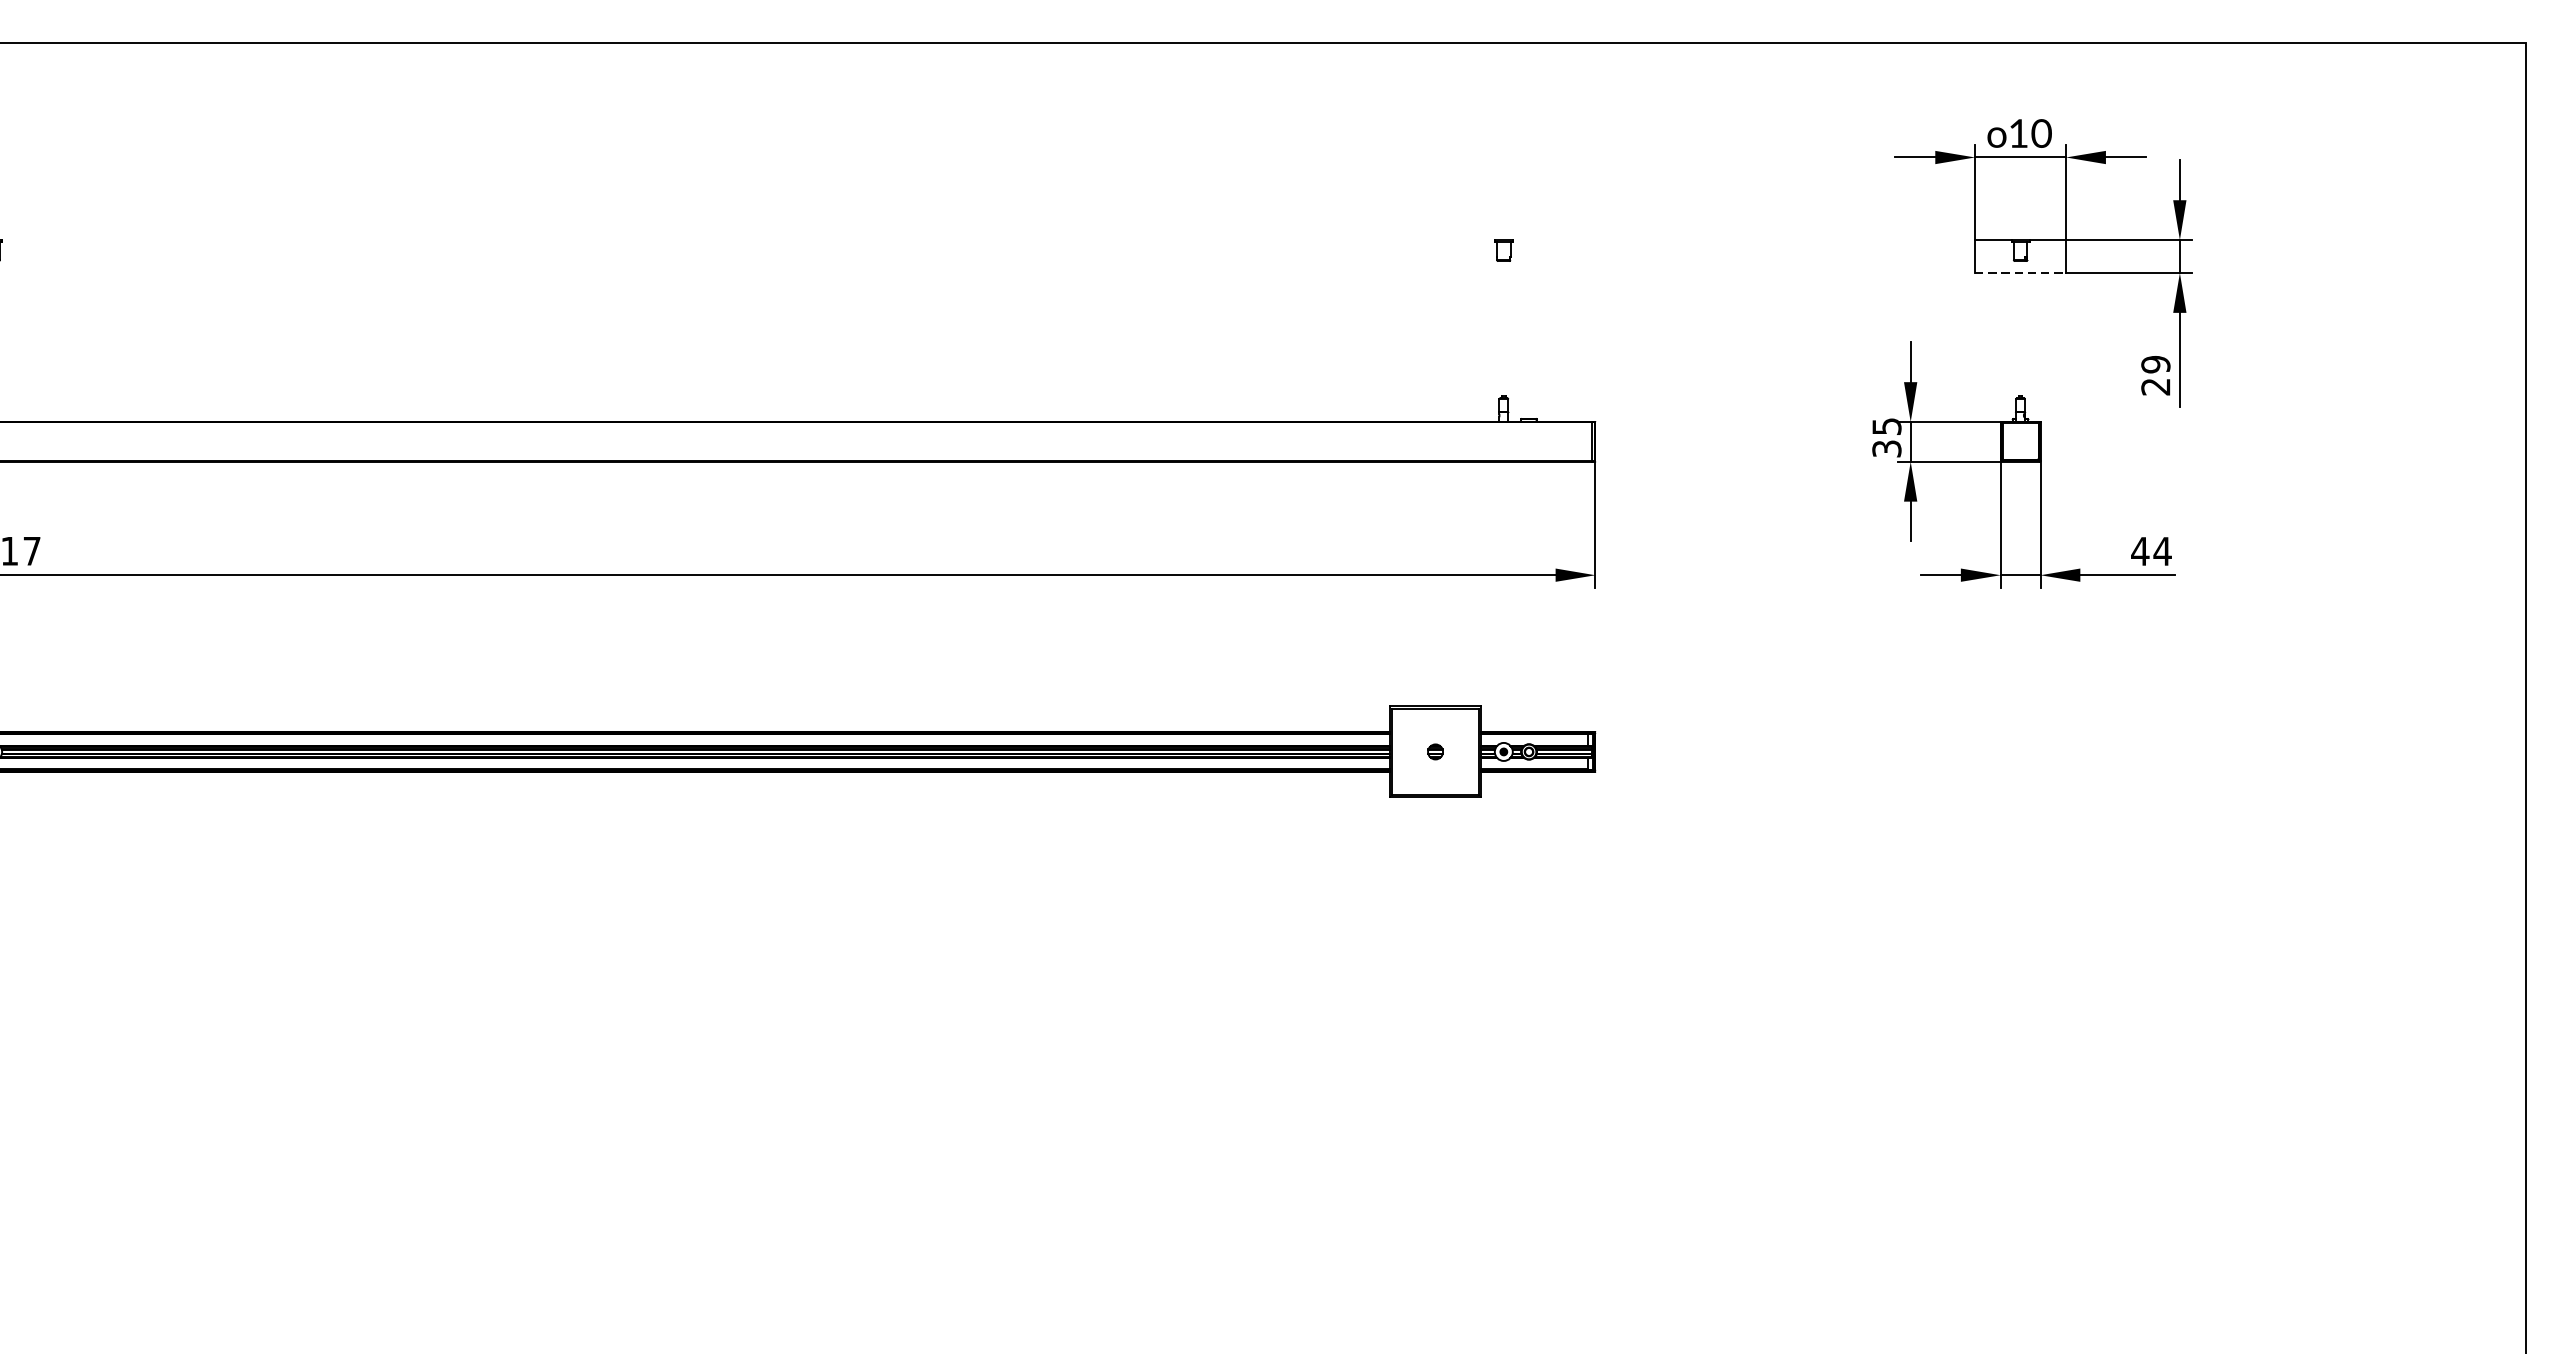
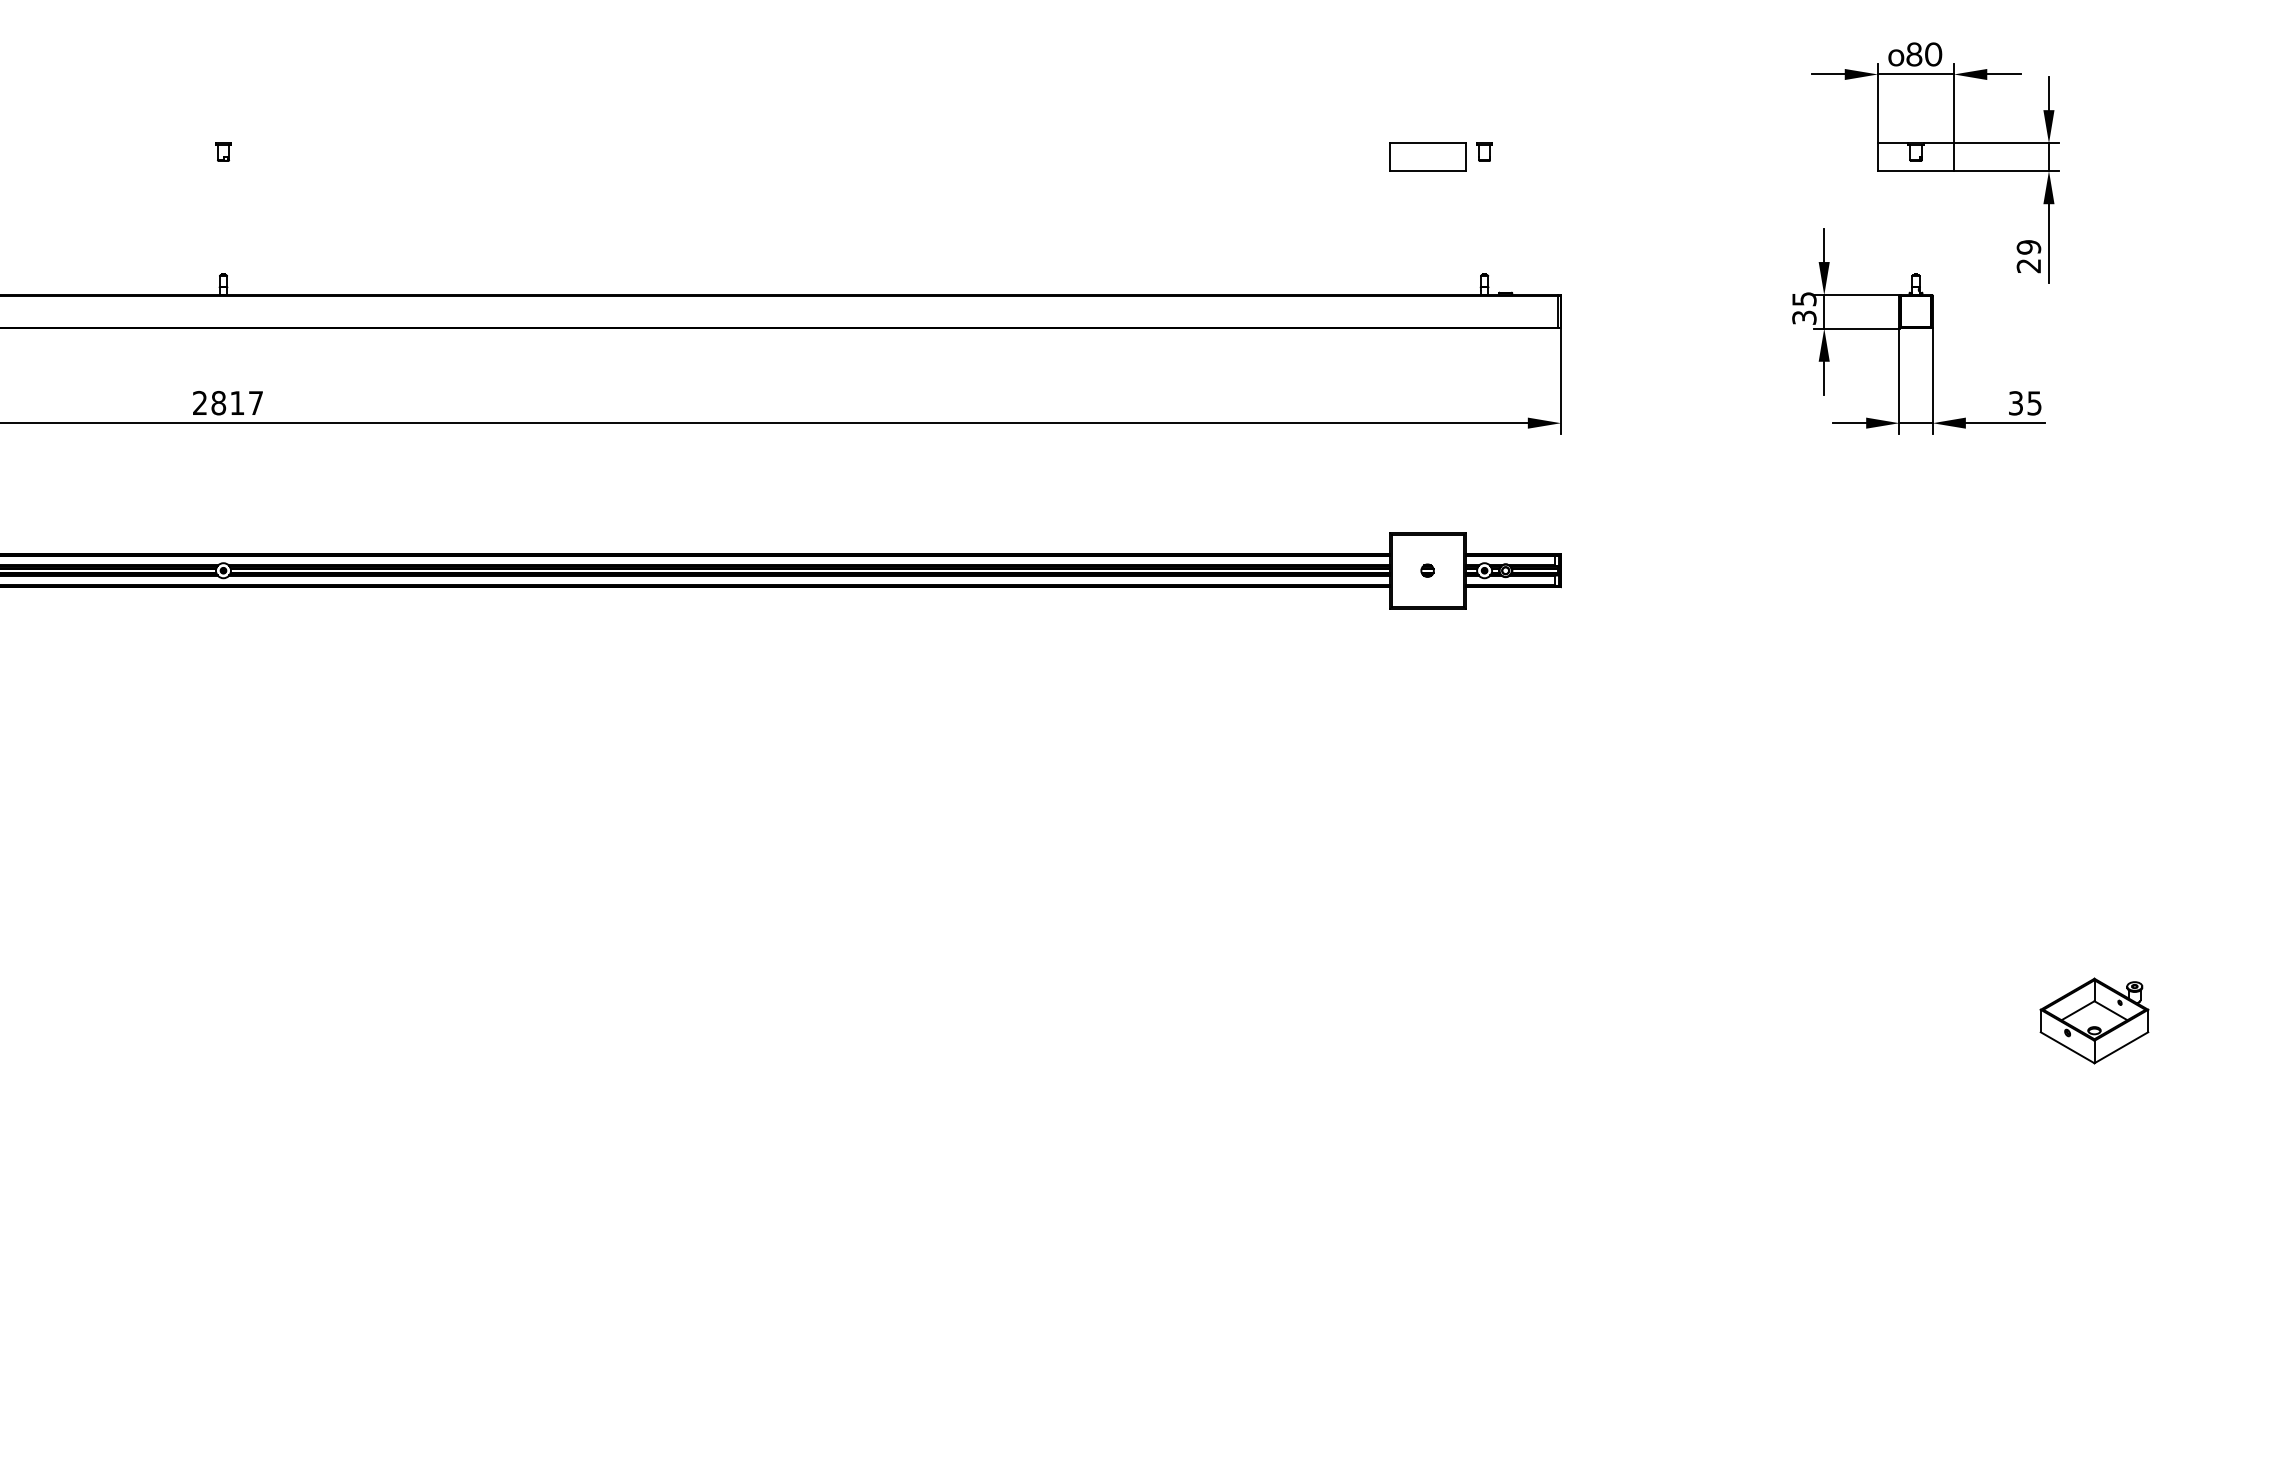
text: (2018, 133) -> (1914, 54), 10 -> 80
part: (1435, 255) -> (1427, 156), added
line: (2021, 272) -> (1916, 170), dashed -> solid
text: (2151, 551) -> (2025, 403), 44 -> 35
part: (2234, 1290) -> (2094, 1020), added

